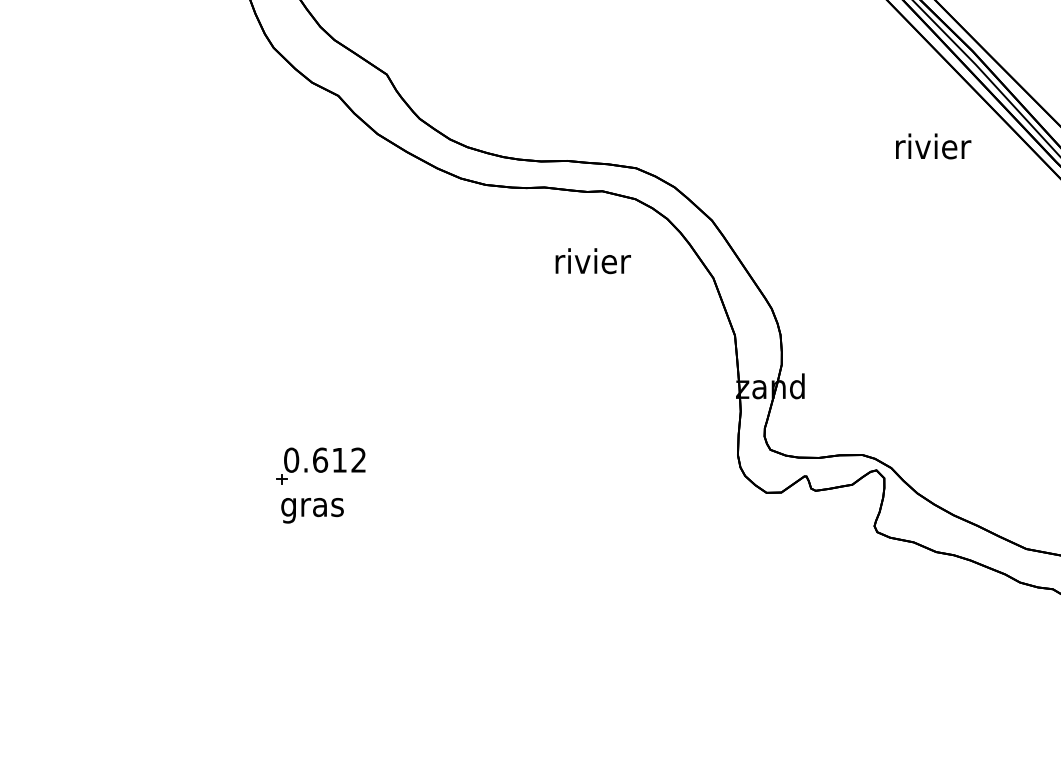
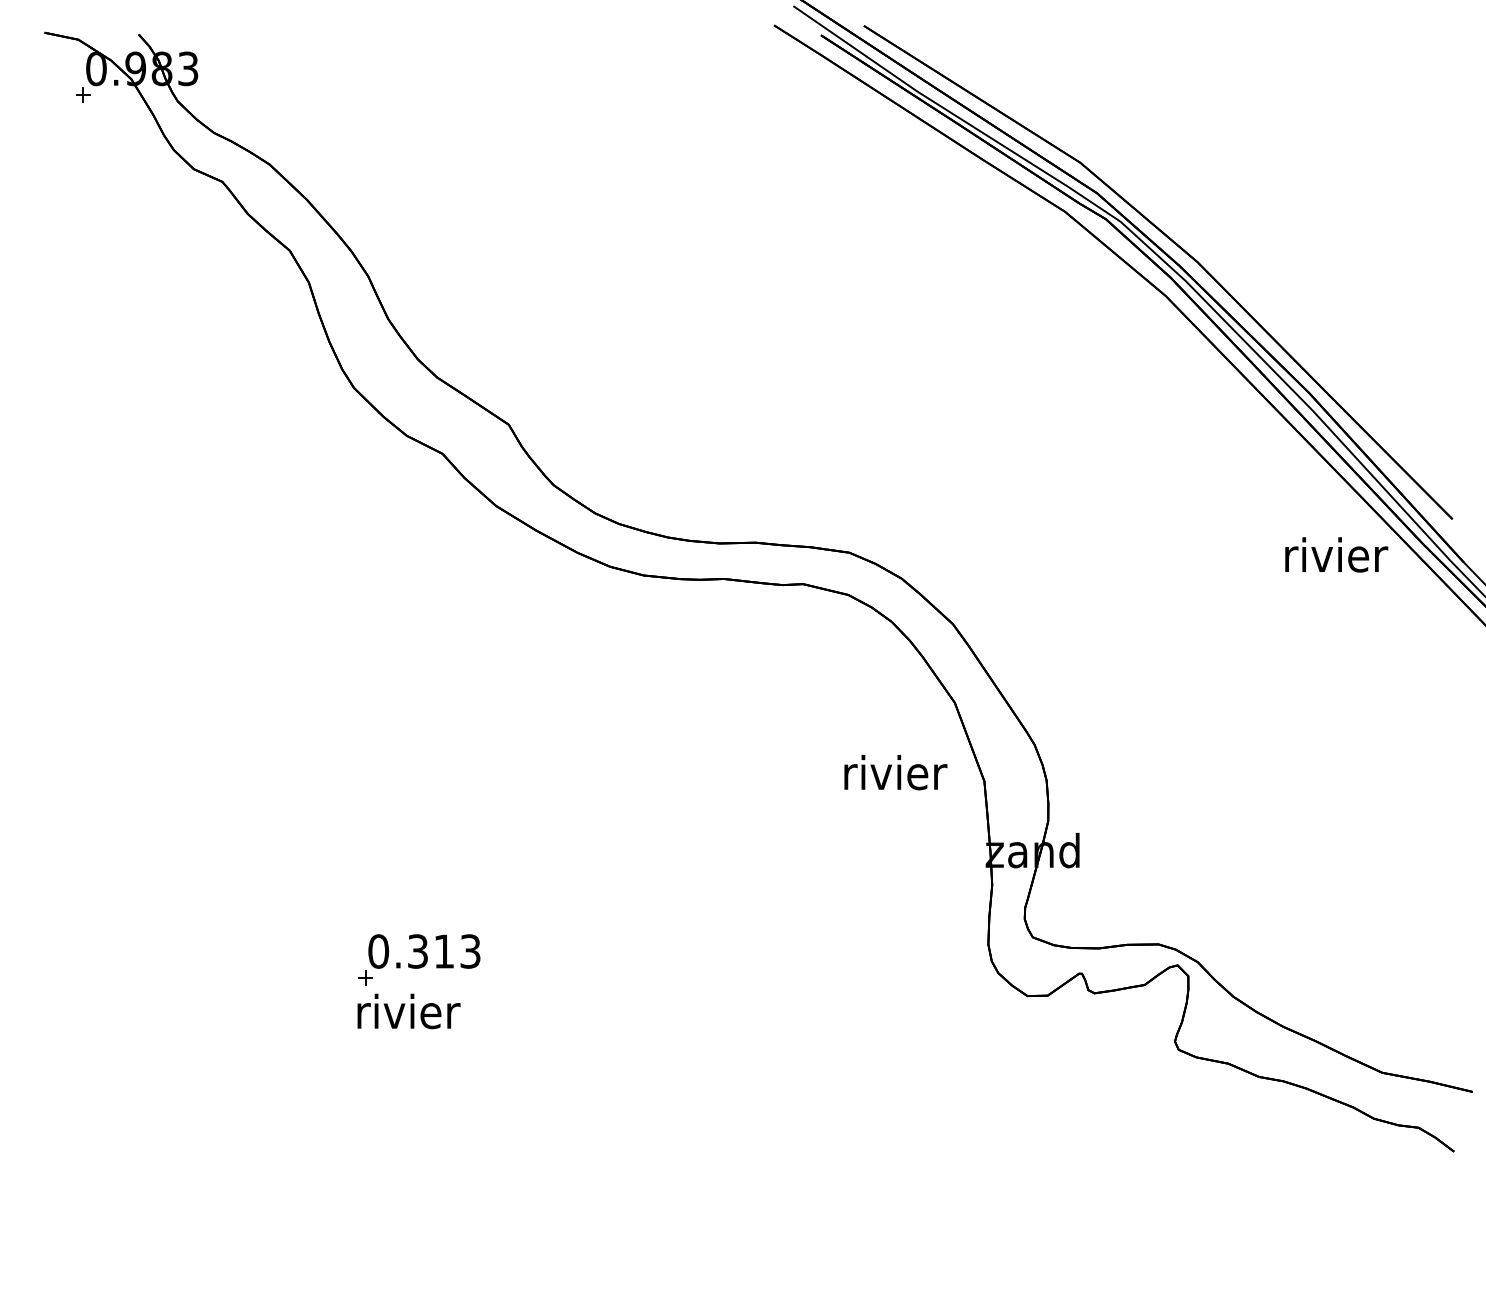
text: (933, 146) -> (1336, 554), moved
text: (593, 261) -> (895, 772), moved
text: (339, 460) -> (443, 951), 0.612 -> 0.313
text: (313, 507) -> (408, 1015), gras -> rivier

